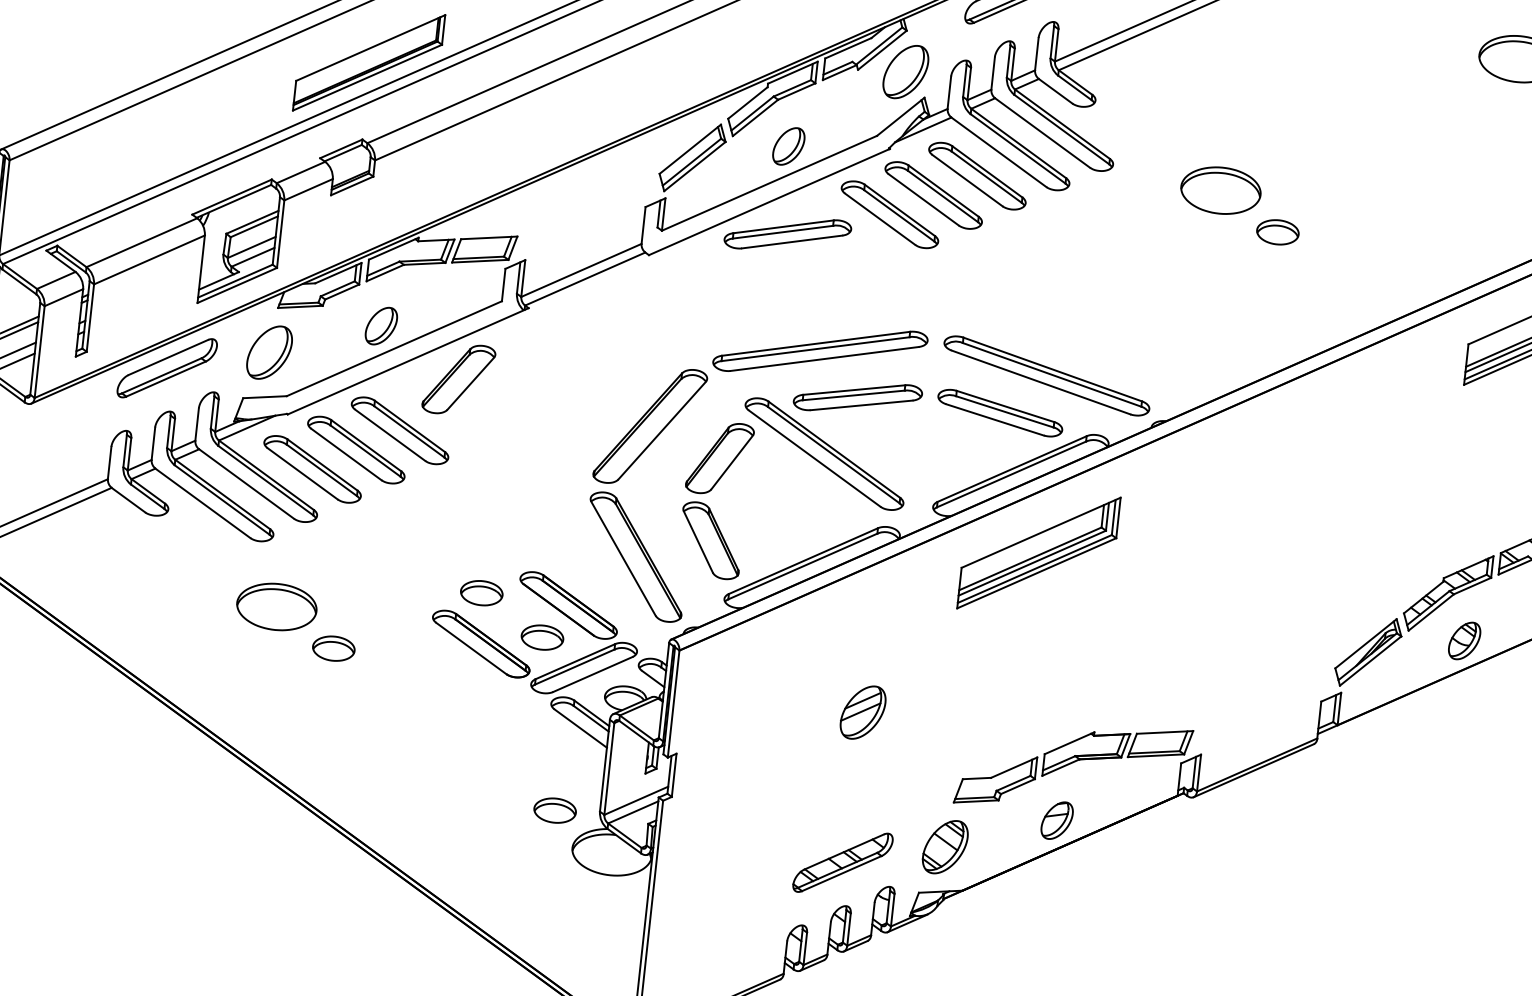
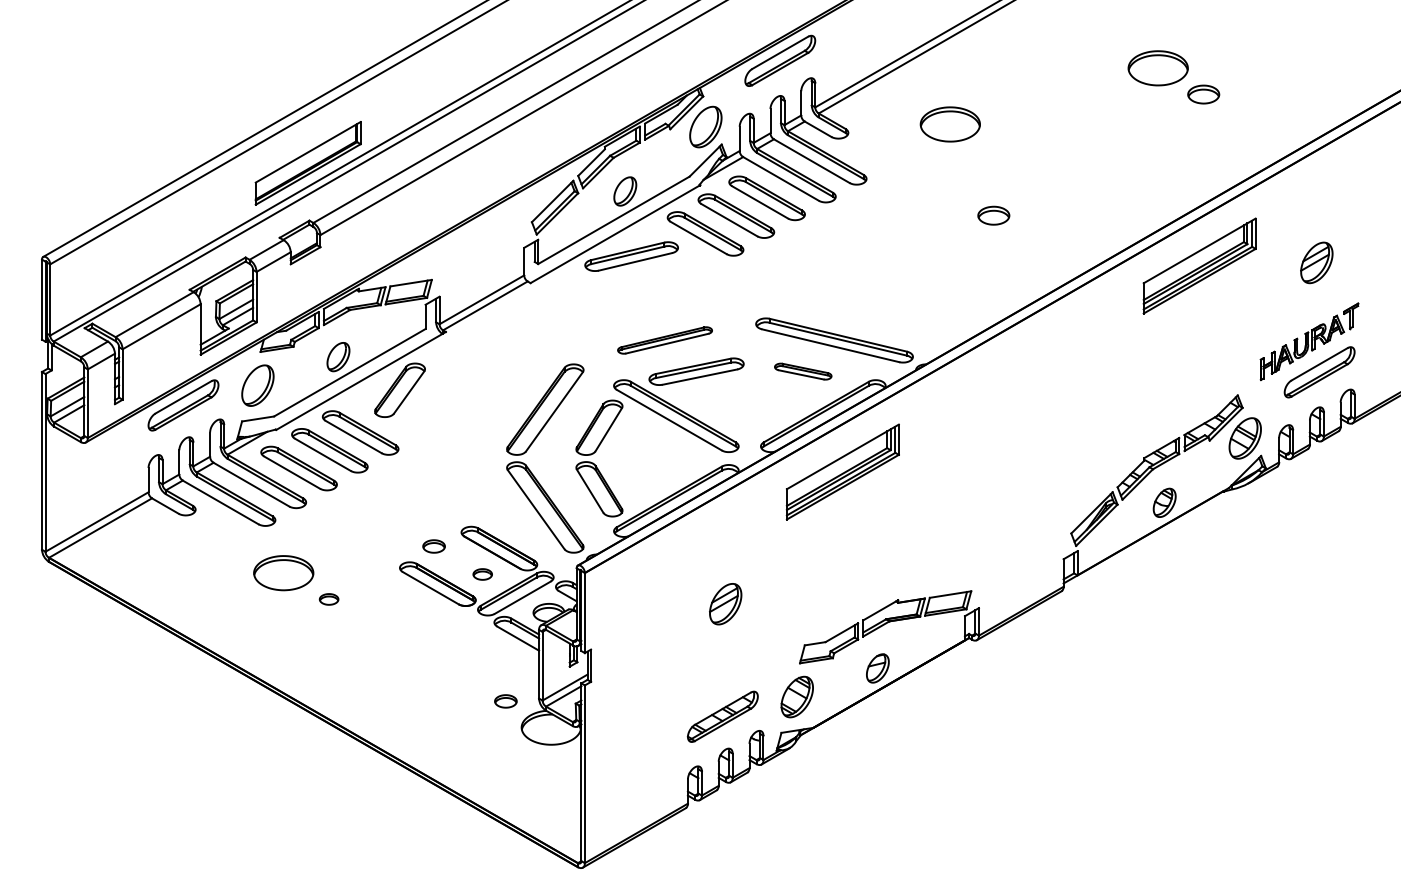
part: (1219, 190) -> (949, 124), moved
part: (819, 351) -> (664, 340), size x0.6
part: (1000, 412) -> (803, 371), size x0.6
part: (480, 593) -> (433, 546), size x0.7
part: (542, 637) -> (482, 574), size x0.6
part: (332, 648) -> (328, 599), size x0.6
part: (554, 810) -> (505, 701), size x0.7

